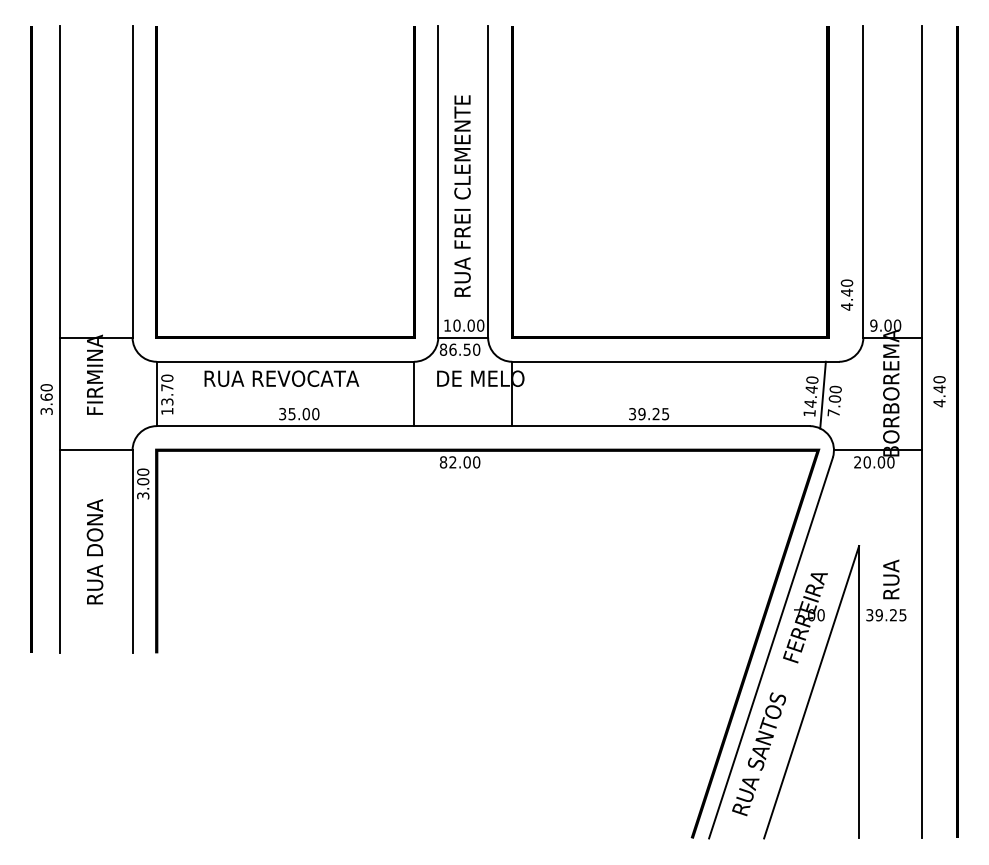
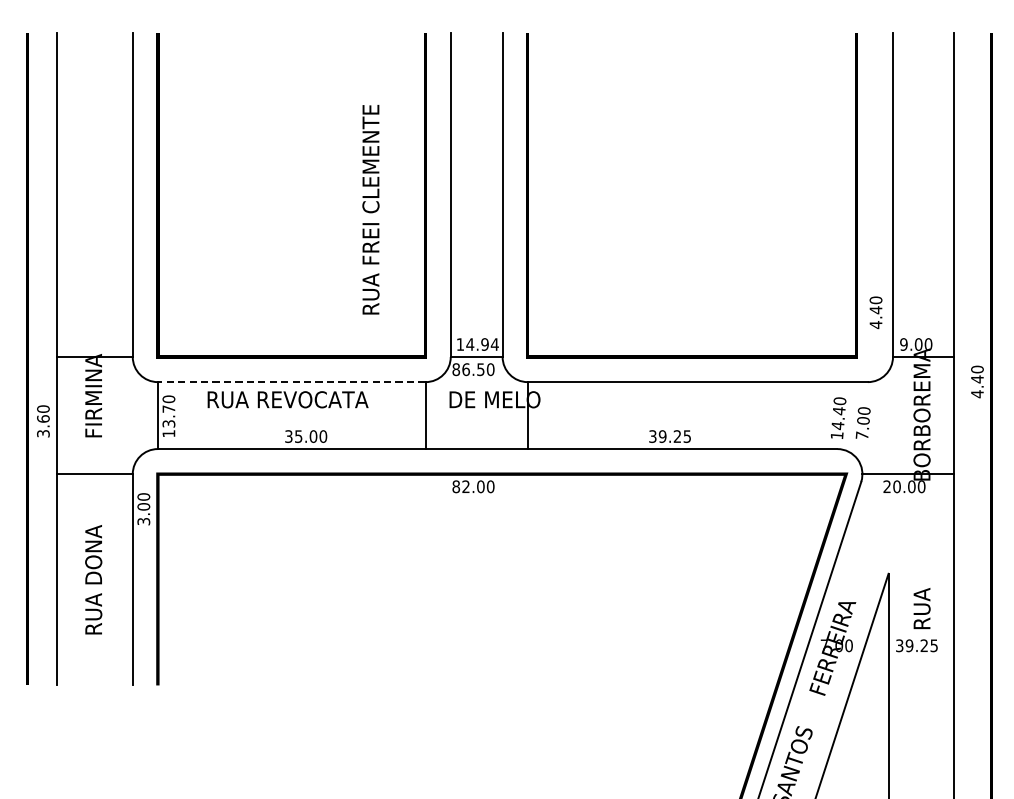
text: (462, 195) -> (370, 209), moved
text: (468, 325) -> (482, 344), 10.00 -> 14.94
line: (285, 361) -> (291, 381), solid -> dashed
text: (939, 391) -> (977, 381), moved
line: (822, 394) -> (850, 416), removed

